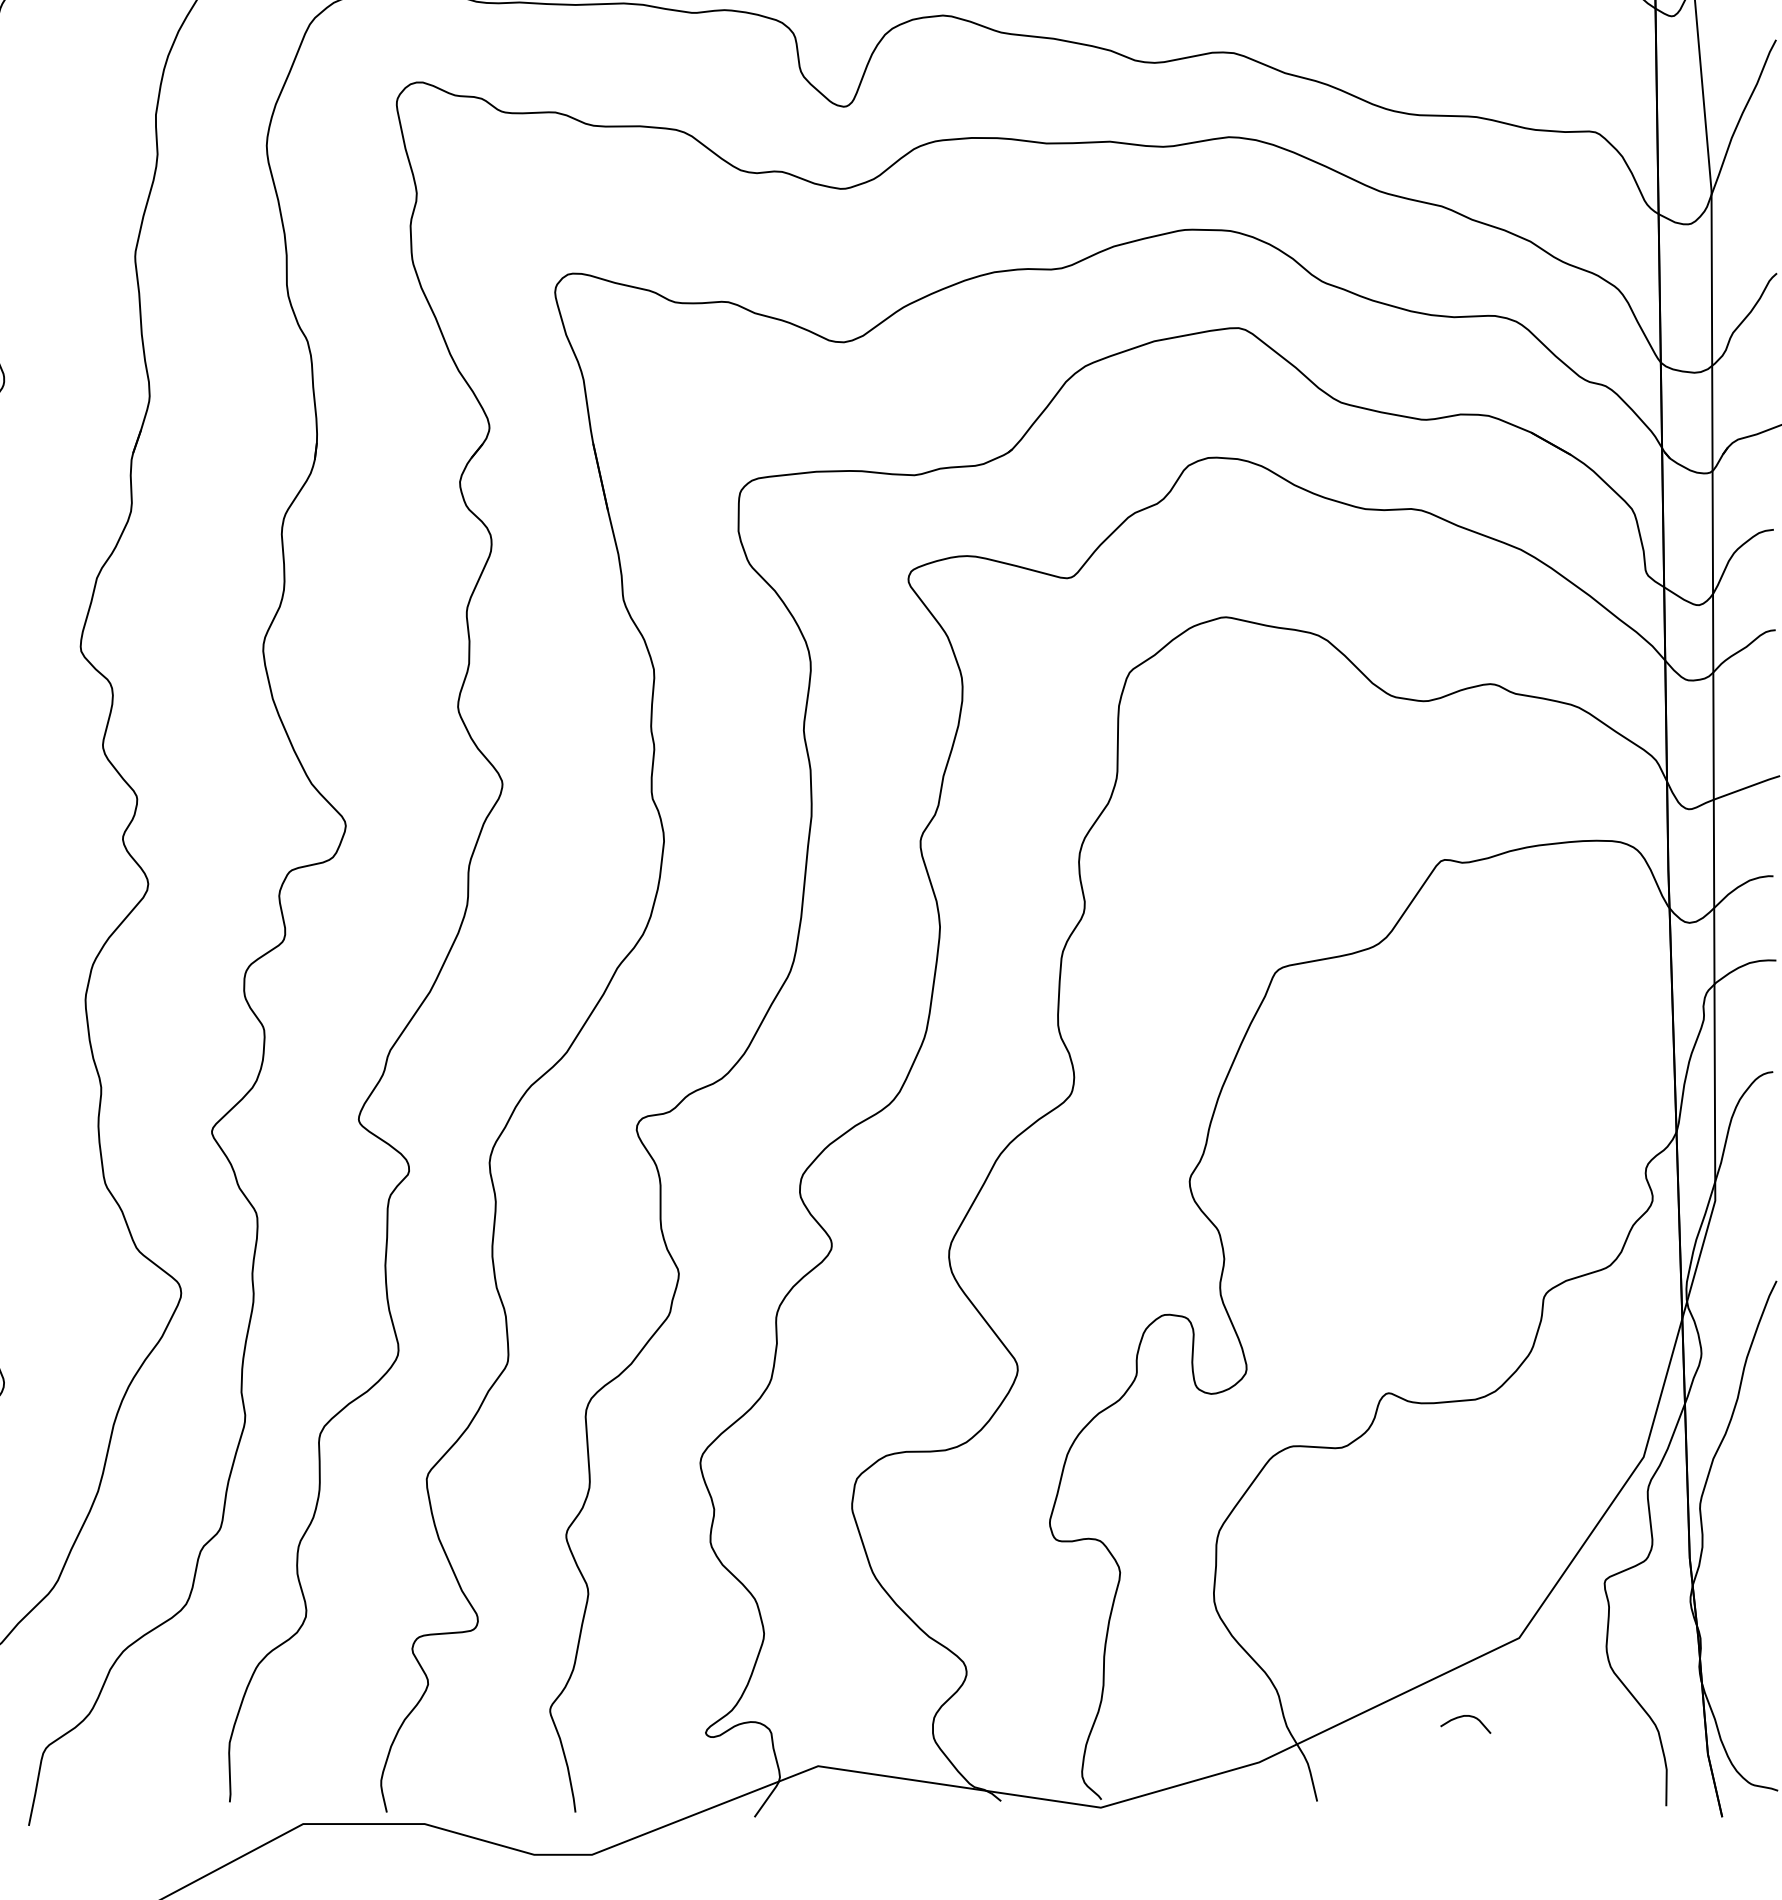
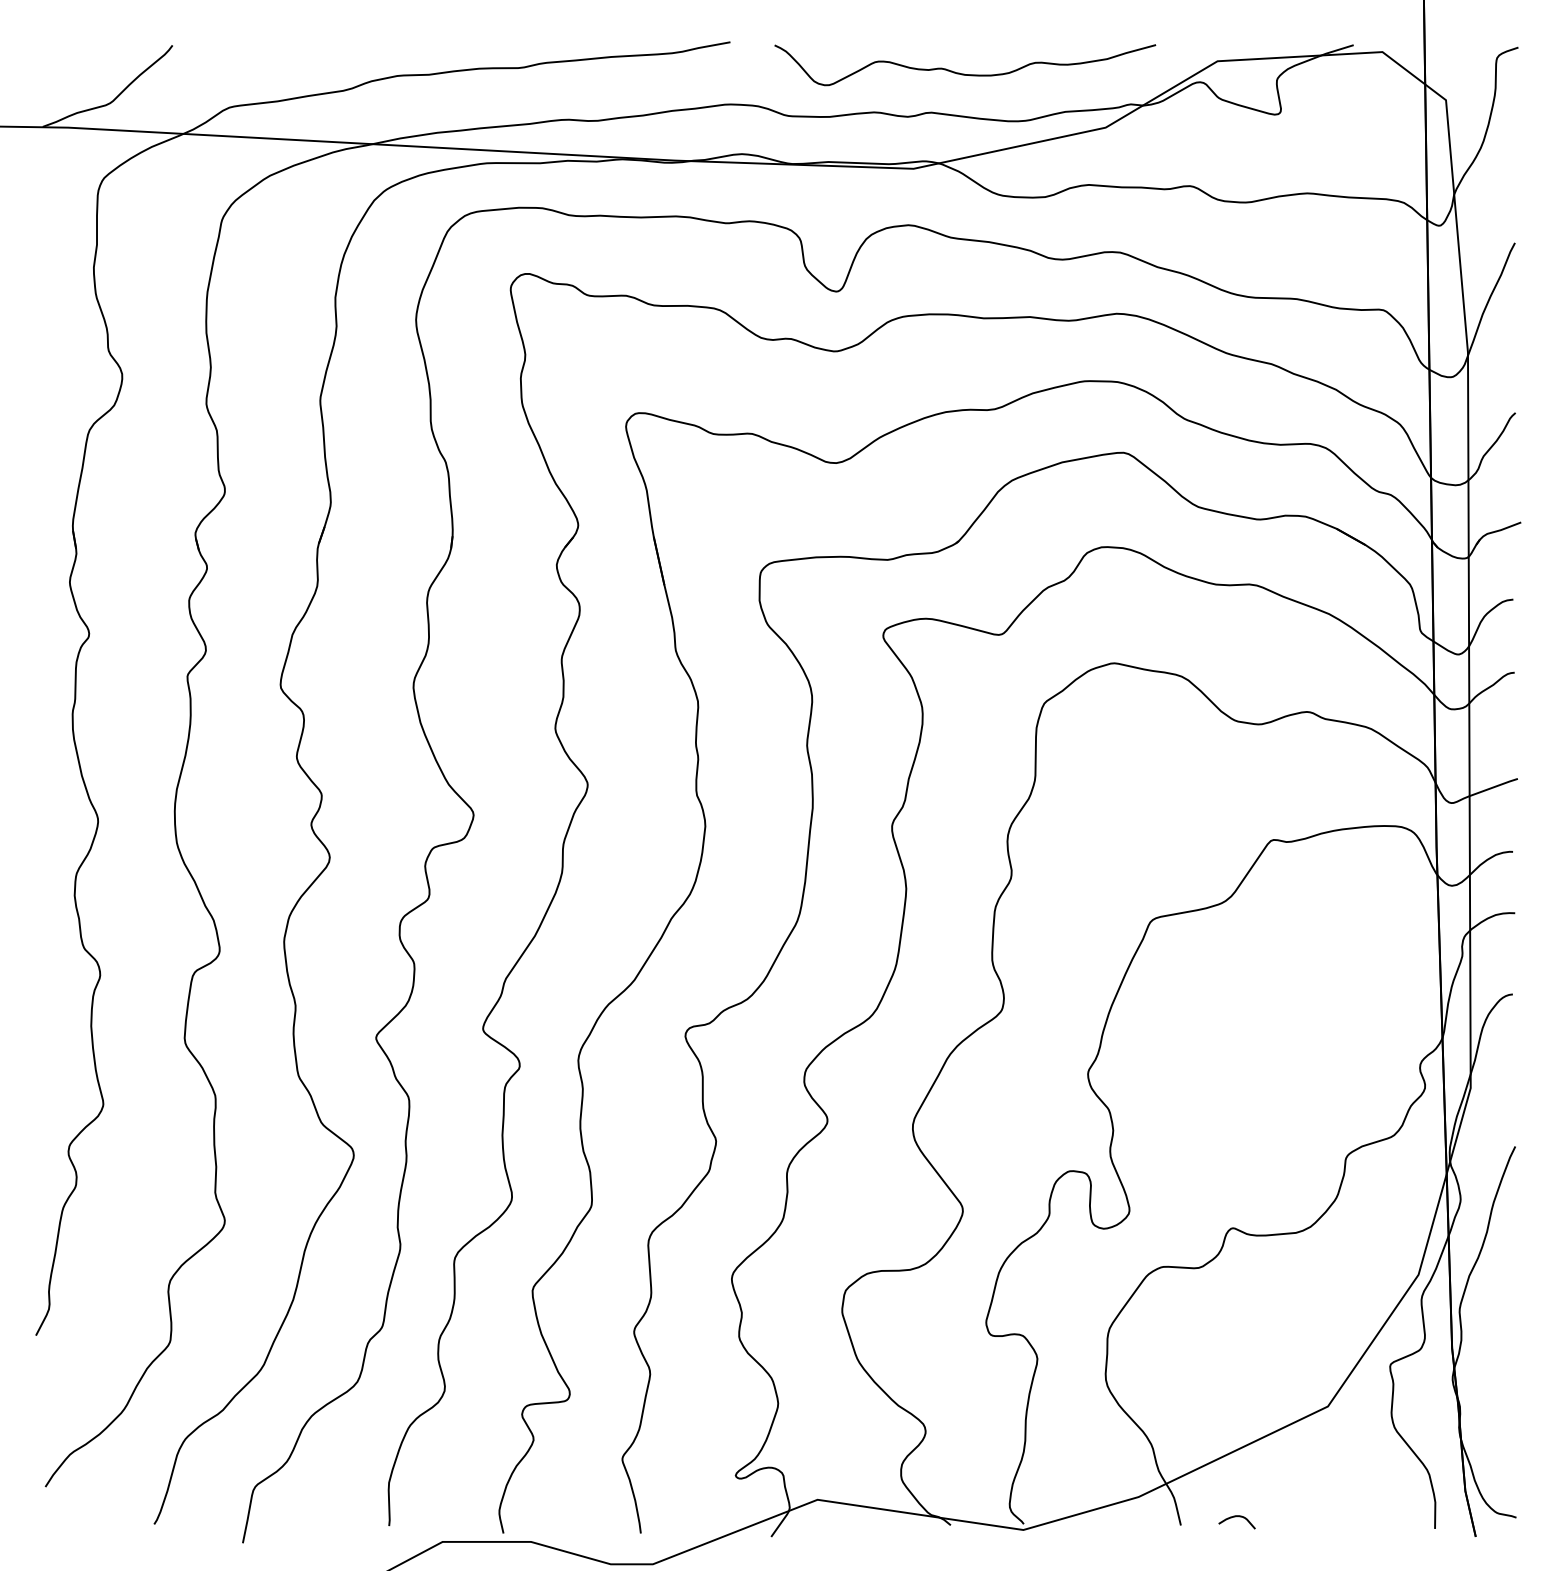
curve: (1465, 1717) -> (1236, 1517), moved

